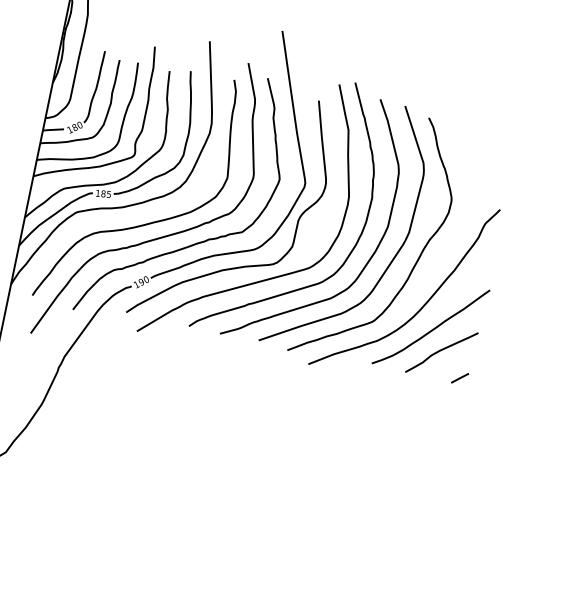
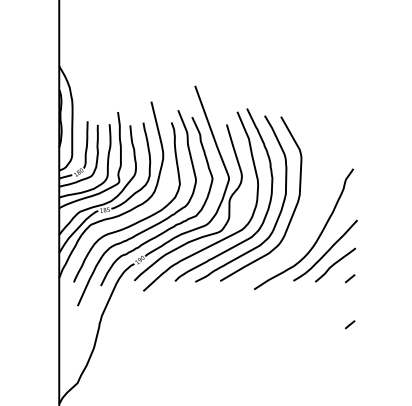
curve: (418, 254) -> (308, 207), removed
line: (445, 449) -> (350, 324), added

